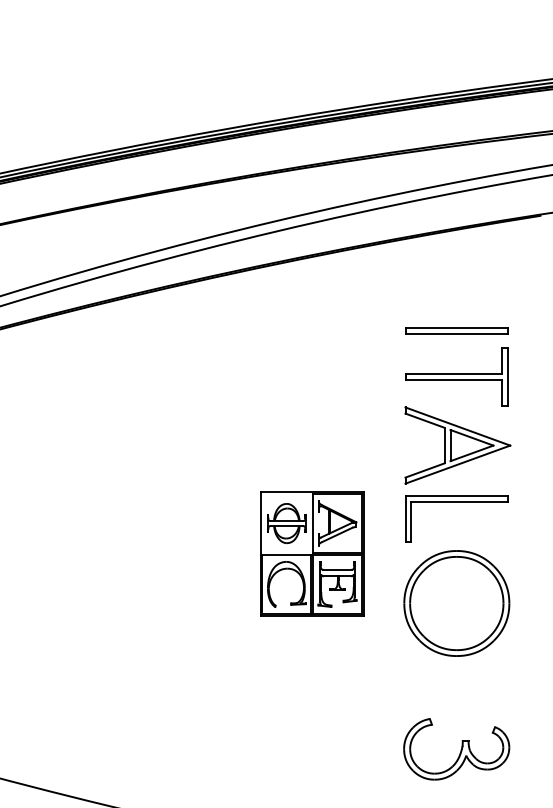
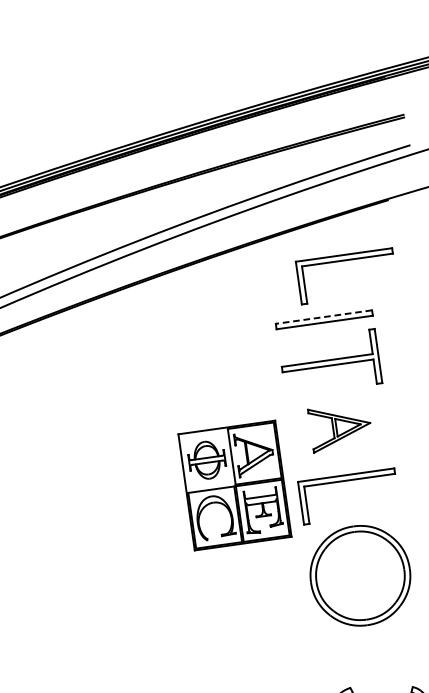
part: (486, 272) -> (344, 260), added
line: (456, 328) -> (323, 317), solid -> dashed
part: (457, 445) -> (340, 427), size x0.6
part: (312, 553) -> (235, 485), moved

